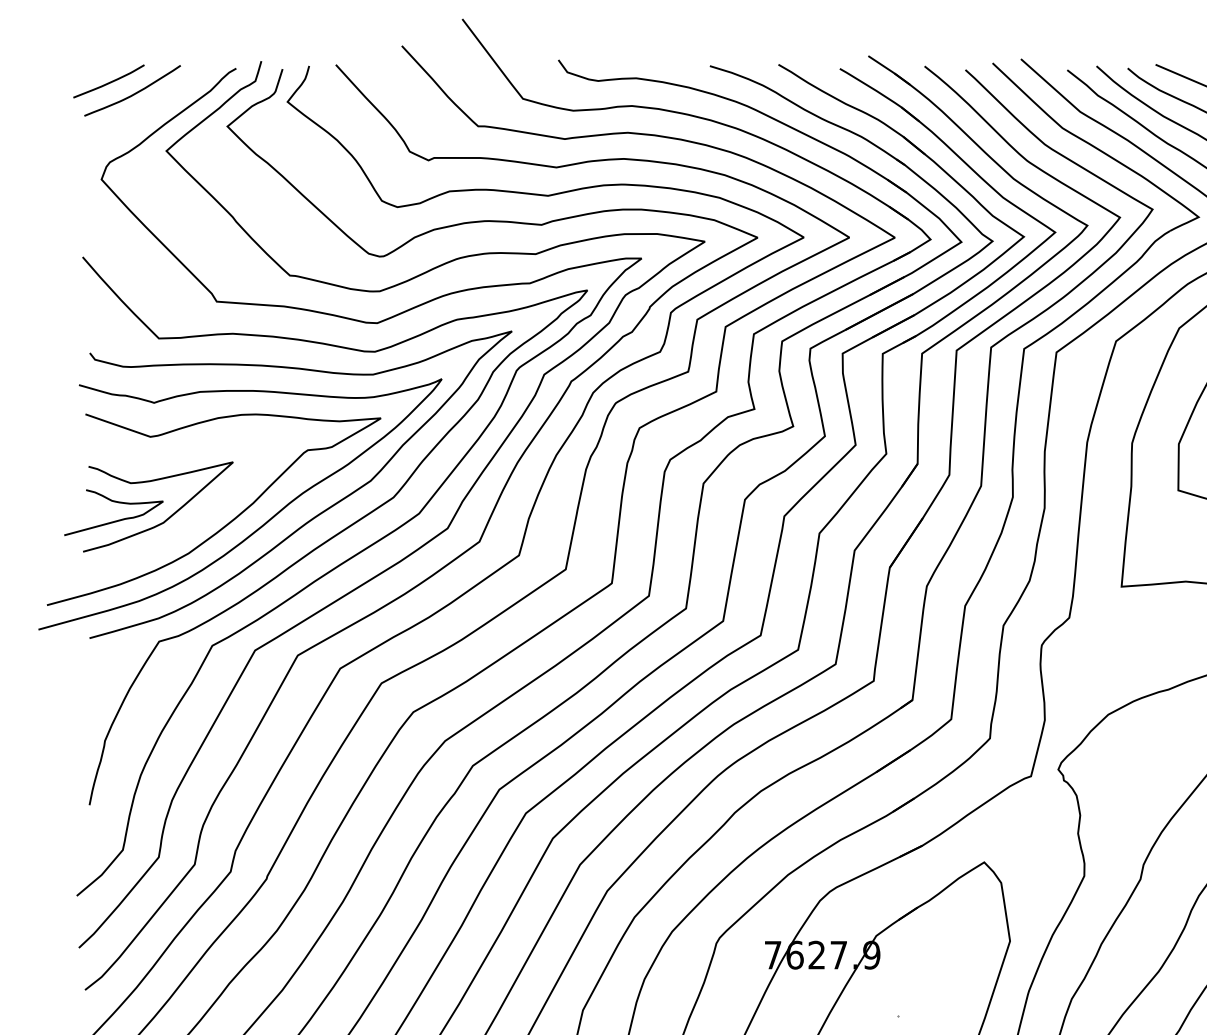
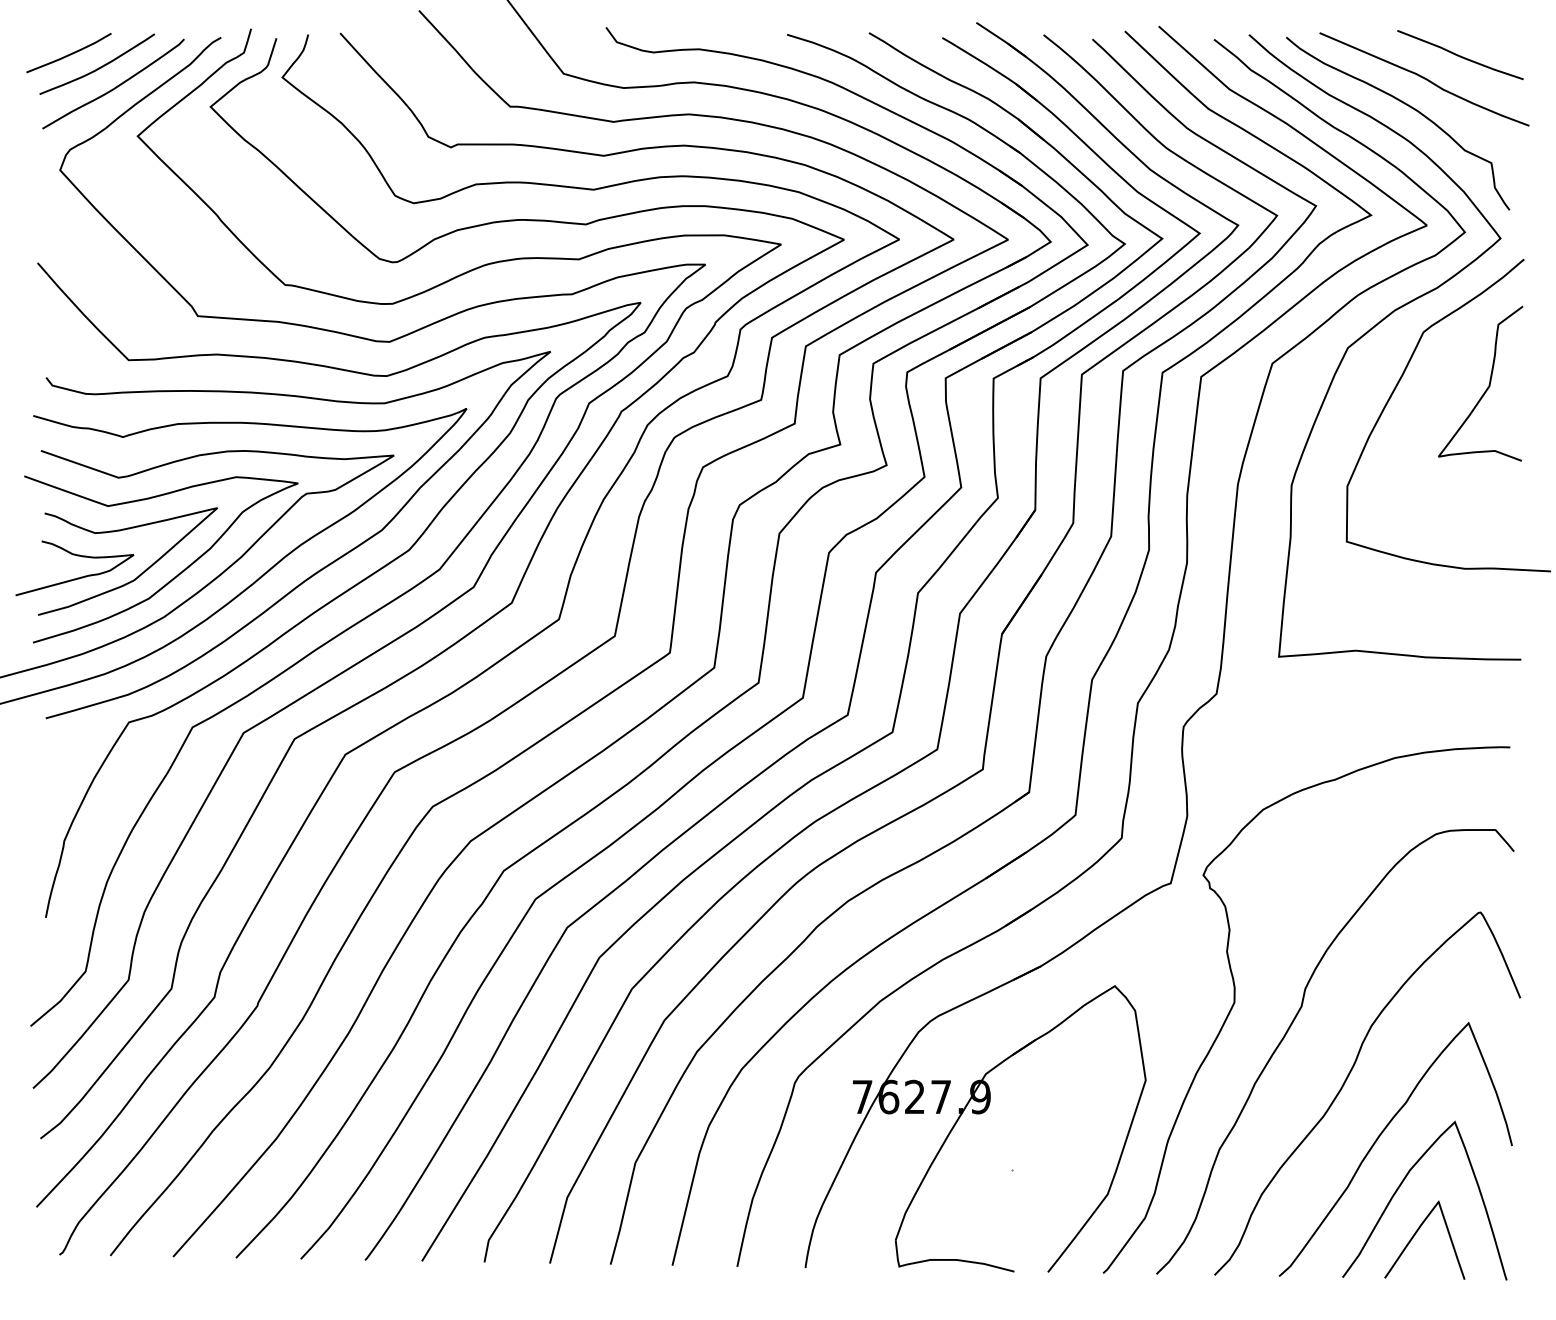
curve: (147, 109) -> (115, 86), added
curve: (196, 520) -> (173, 577), added

